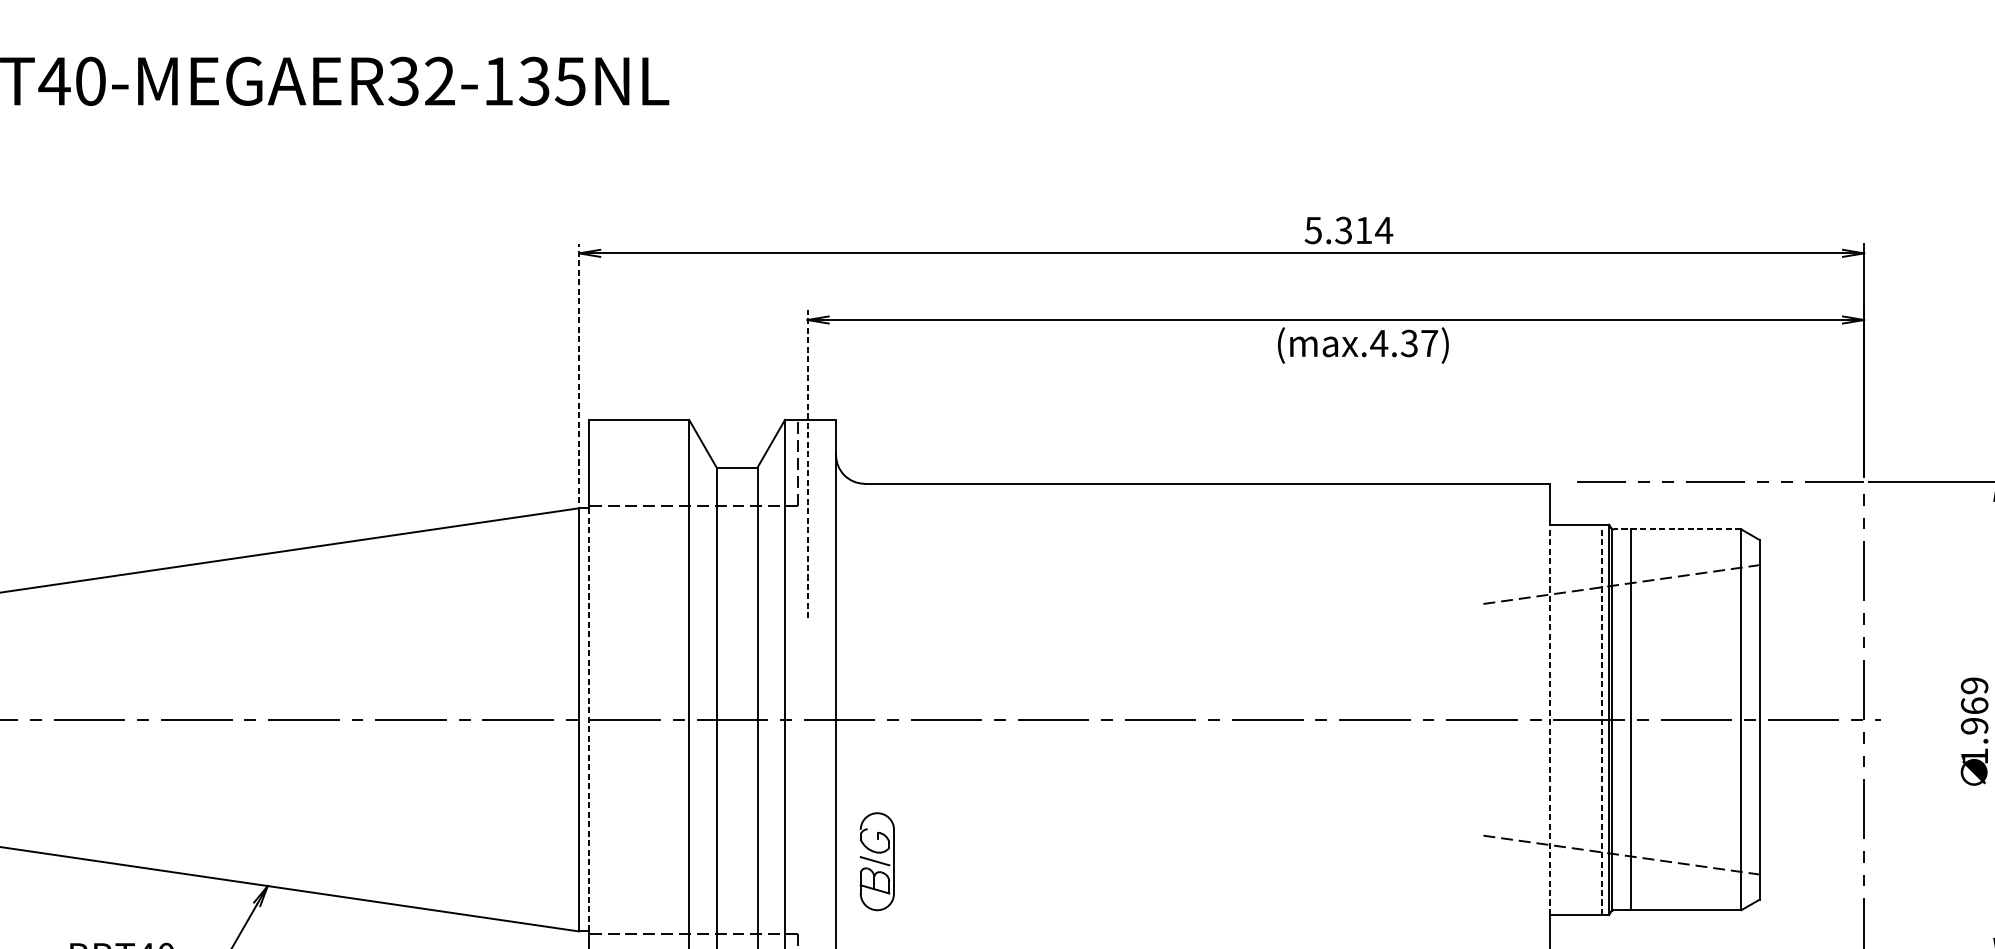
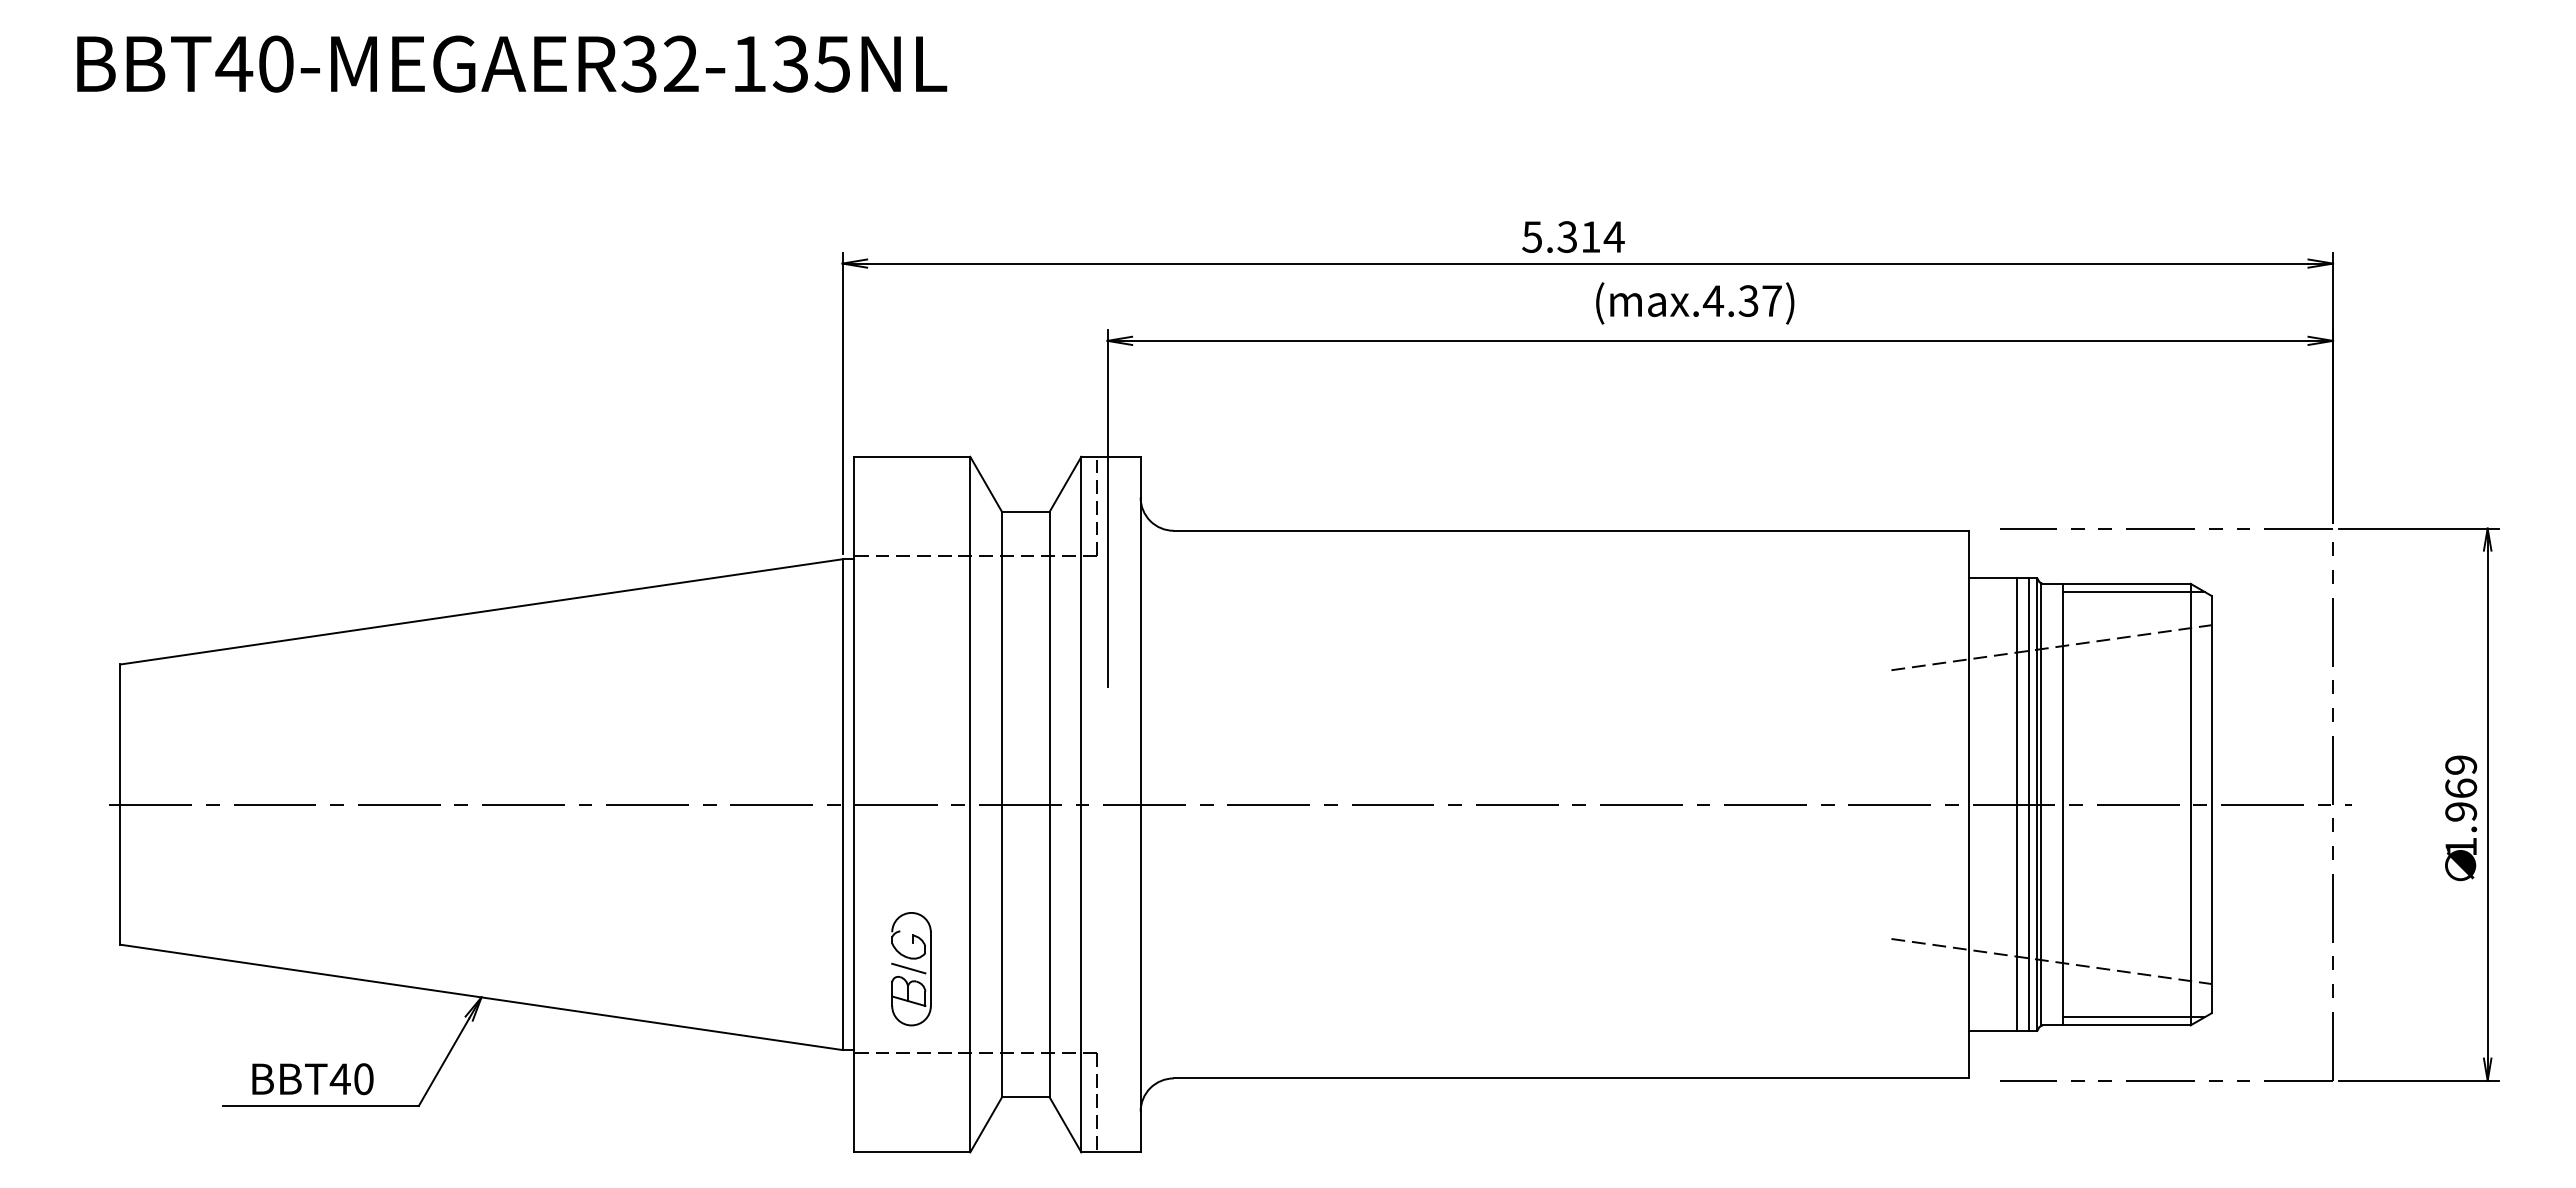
text: (1348, 230) -> (1573, 236), moved
text: (1363, 345) -> (1695, 303), moved
line: (579, 374) -> (842, 403), dashed -> solid
line: (807, 464) -> (1107, 508), dashed -> solid
line: (1677, 529) -> (2116, 583), dashed -> solid
line: (1692, 536) -> (2133, 592), added
line: (588, 719) -> (853, 804), dashed -> solid
line: (1549, 719) -> (1968, 804), dashed -> solid
line: (1592, 719) -> (2017, 804), added
line: (1602, 719) -> (2029, 804), dashed -> solid
part: (877, 862) -> (911, 969), moved
line: (1692, 903) -> (2133, 1017), added

